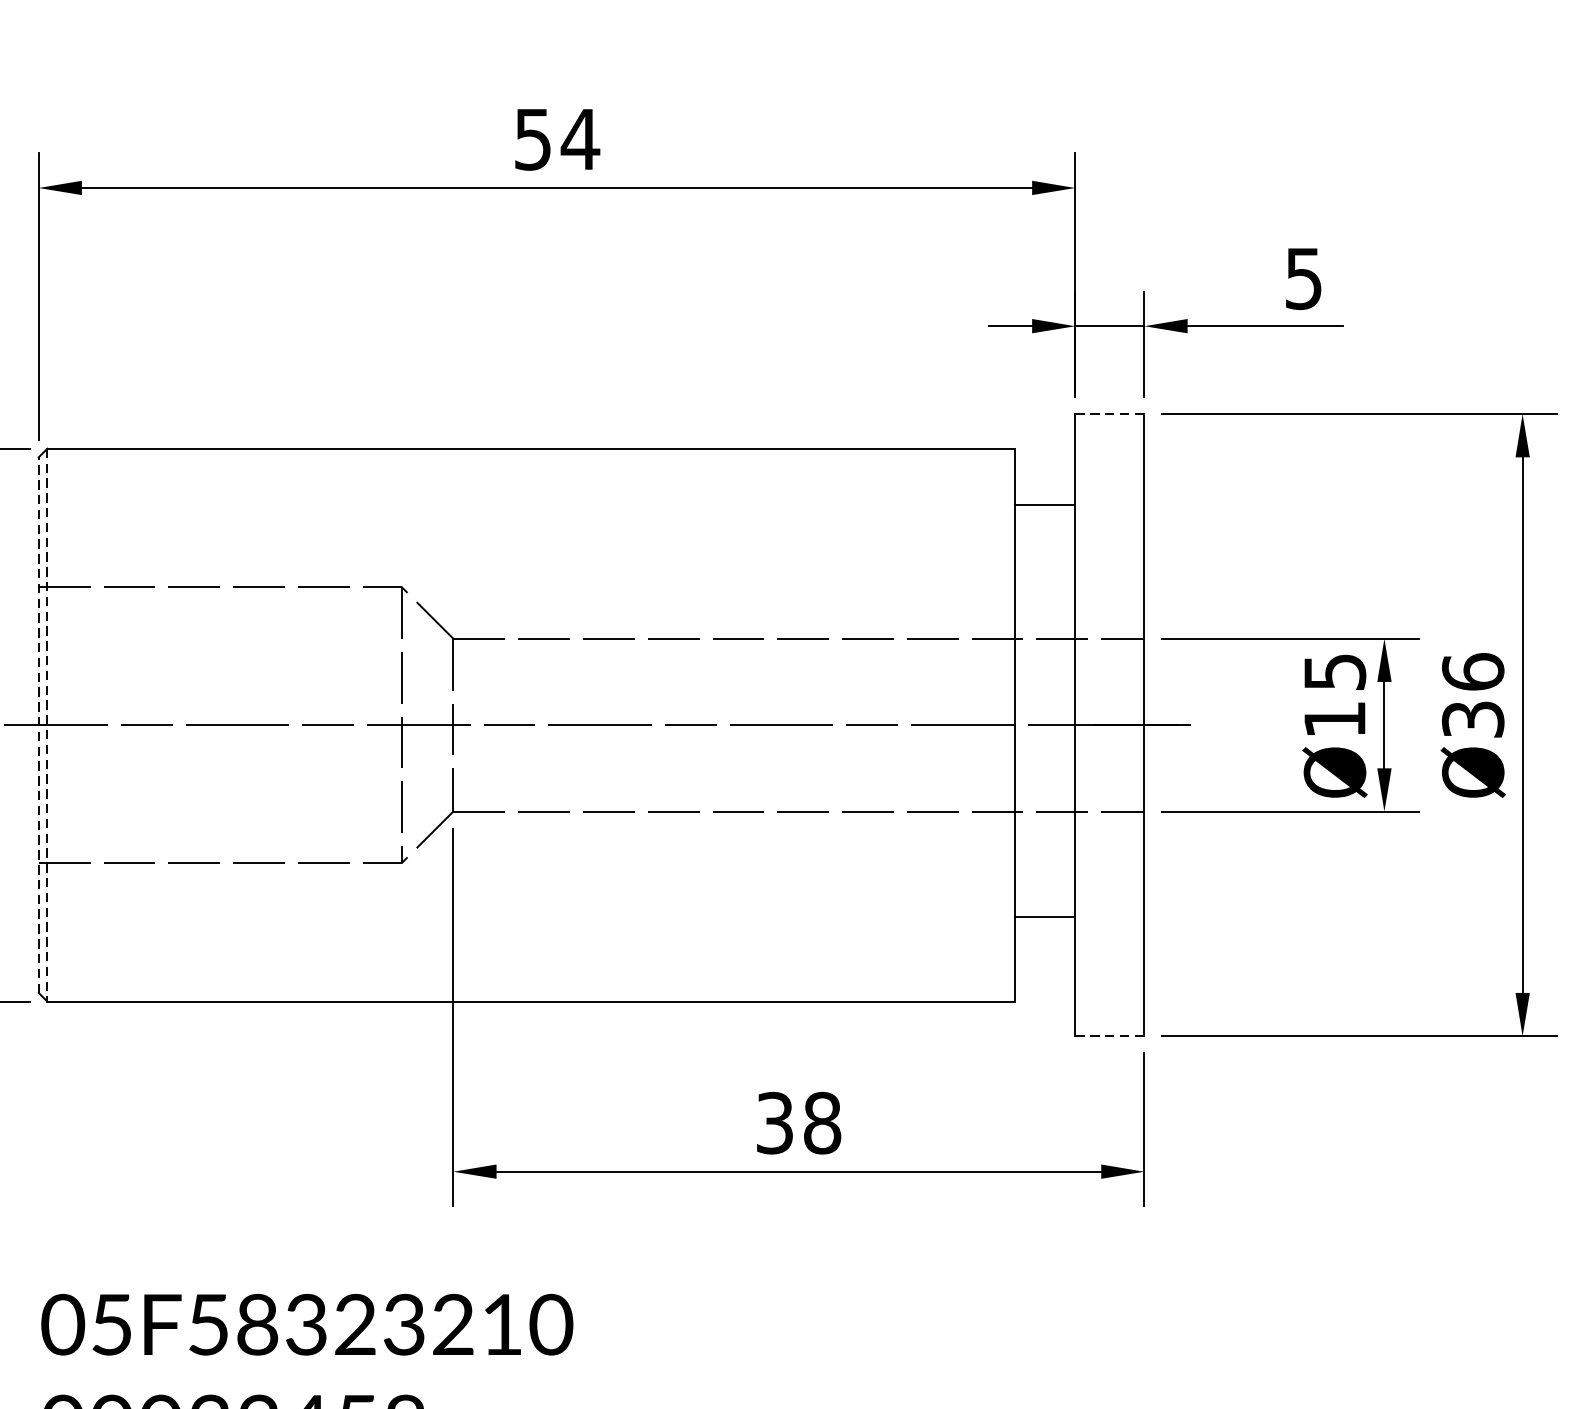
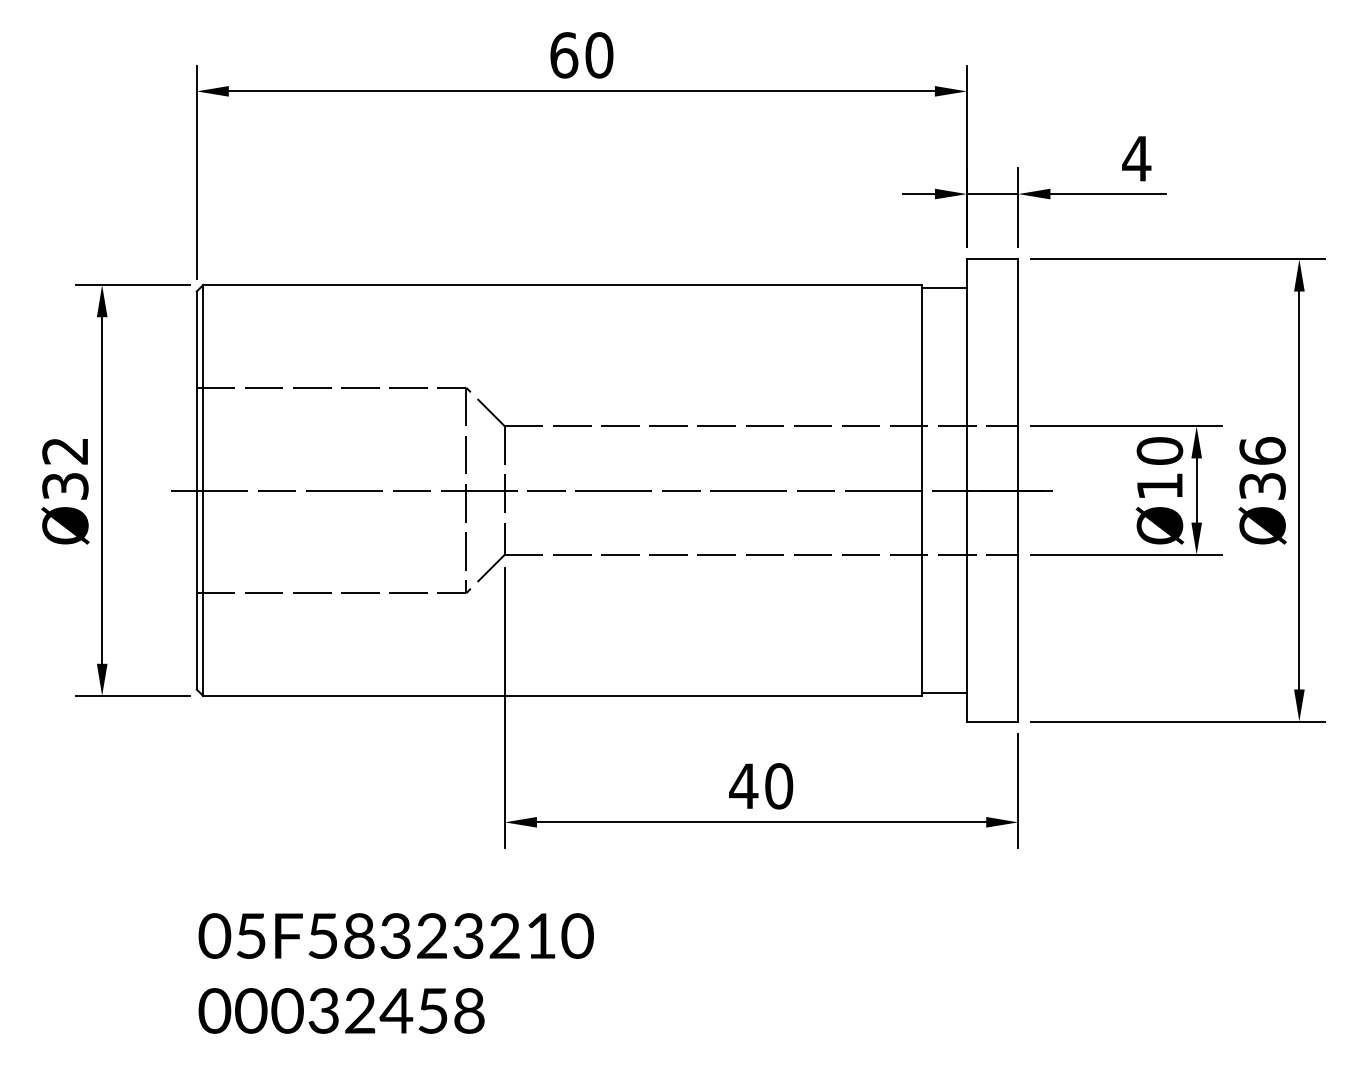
text: (556, 139) -> (581, 55), 54 -> 60
text: (1303, 279) -> (1136, 159), 5 -> 4
line: (1109, 414) -> (992, 259), dashed -> solid
line: (1045, 505) -> (944, 288), moved
text: (1334, 671) -> (1159, 450), Ø15 -> Ø10
line: (38, 725) -> (196, 490), dashed -> solid
line: (47, 726) -> (203, 491), dashed -> solid
line: (1045, 916) -> (944, 692), moved
line: (1109, 1035) -> (992, 721), dashed -> solid
text: (798, 1123) -> (761, 786), 38 -> 40

